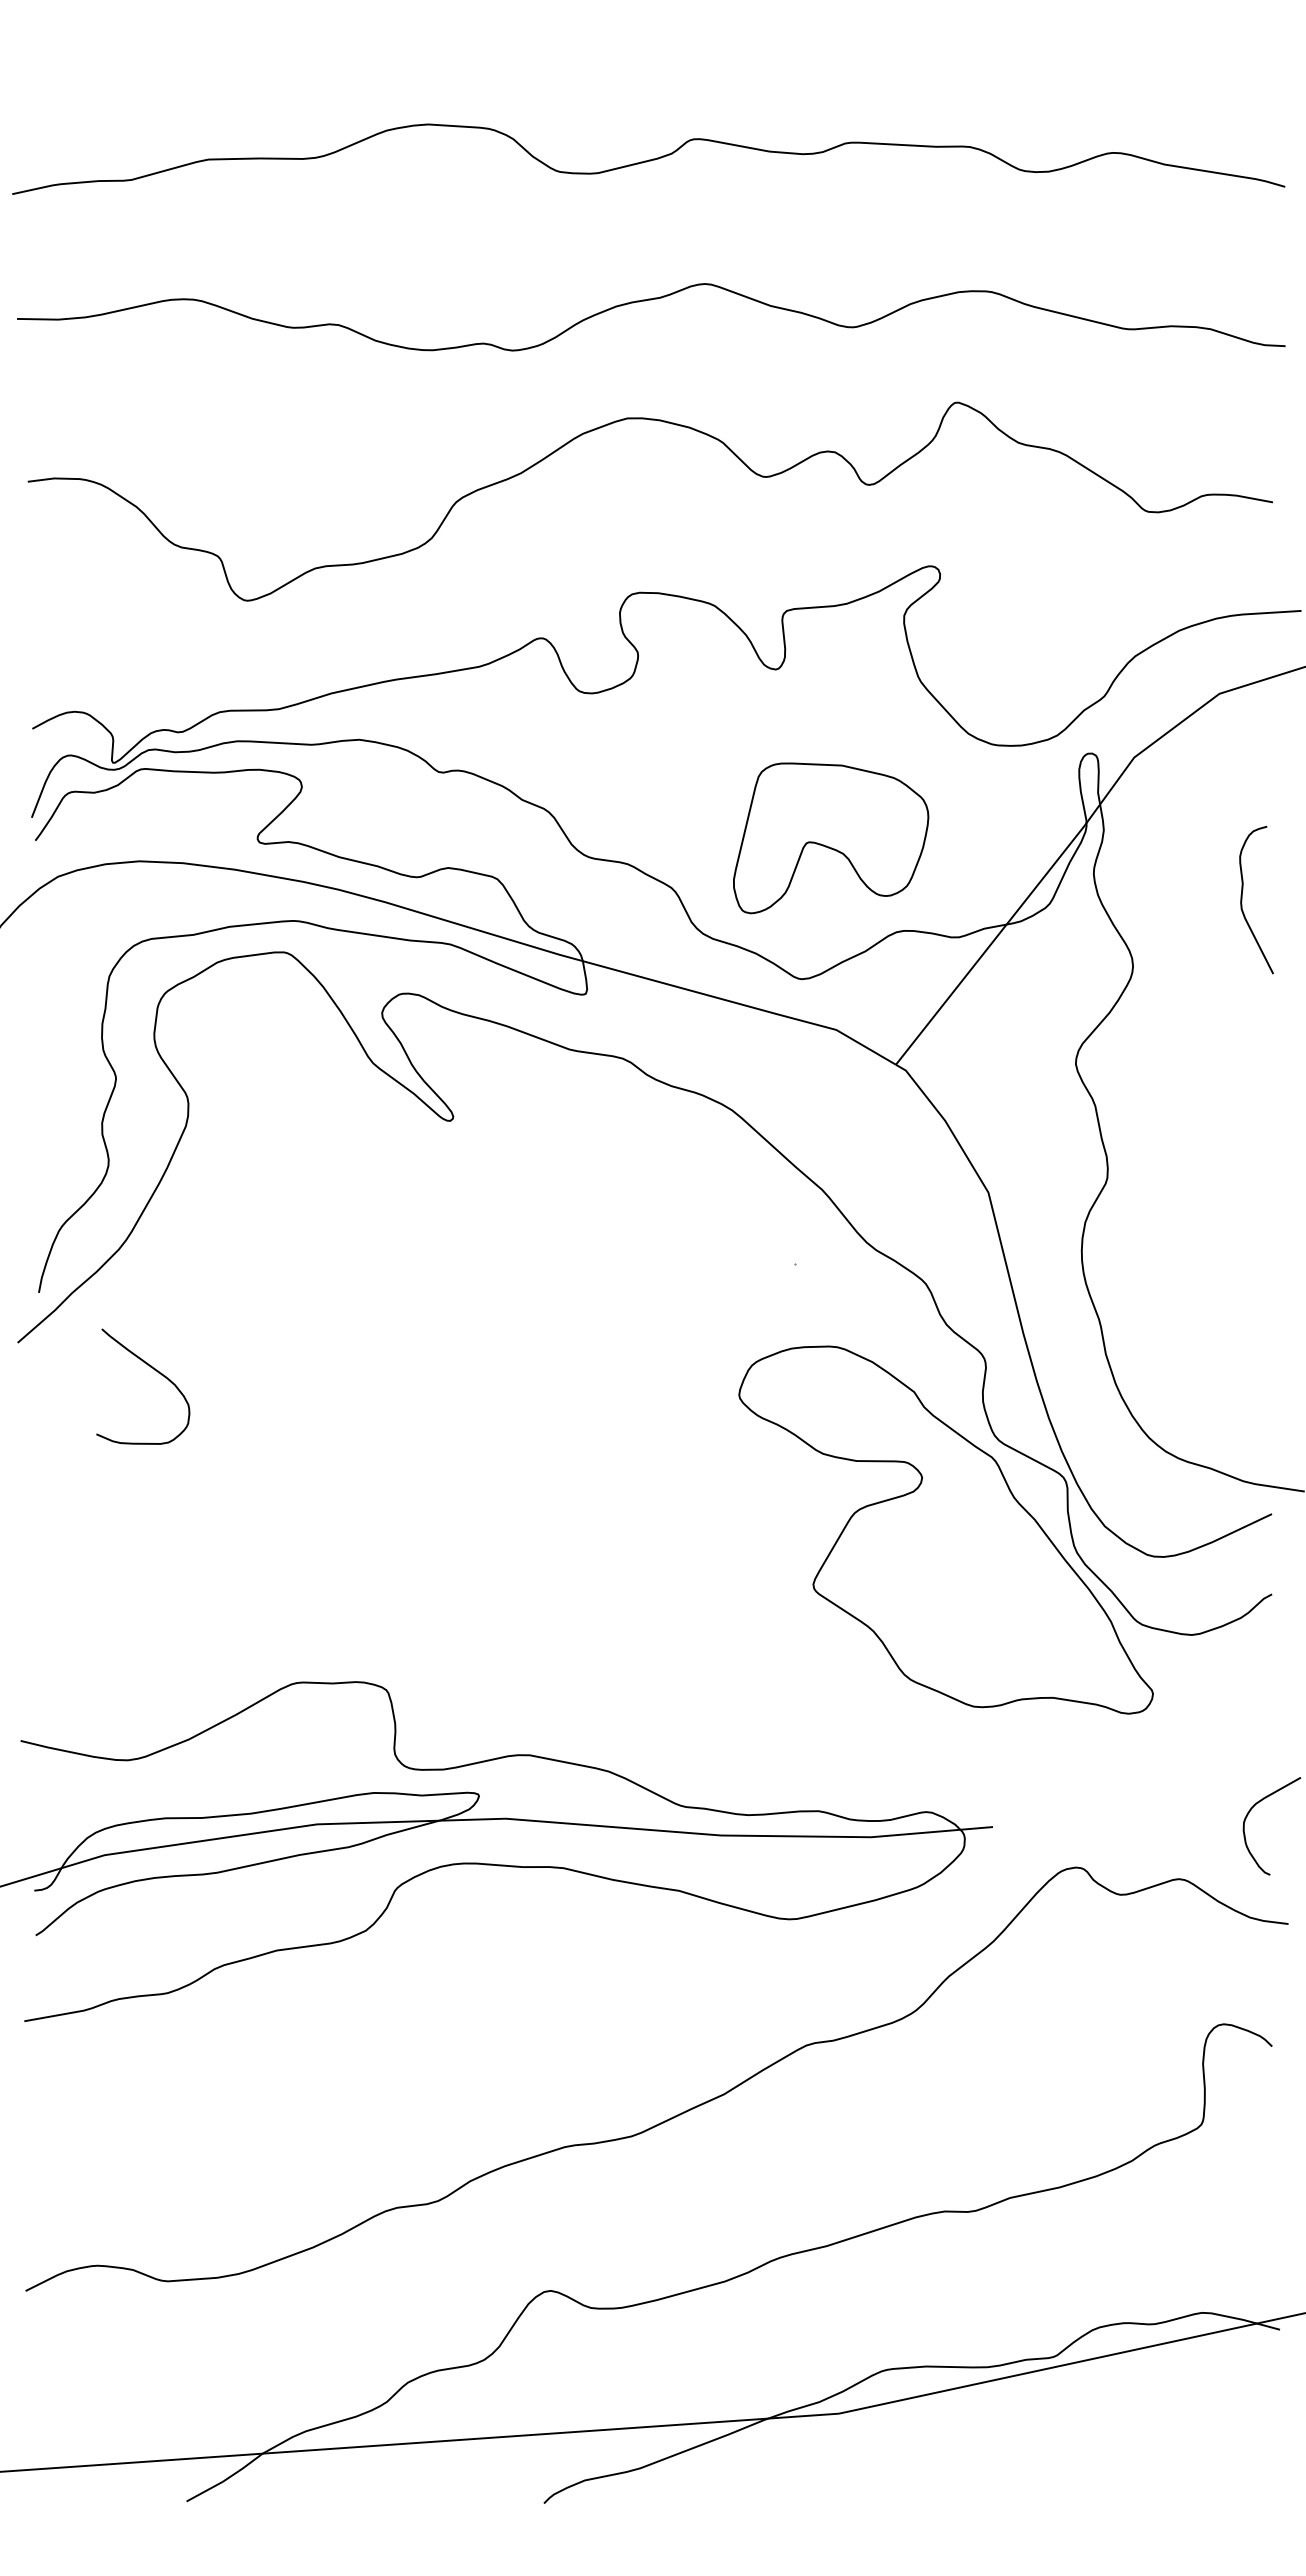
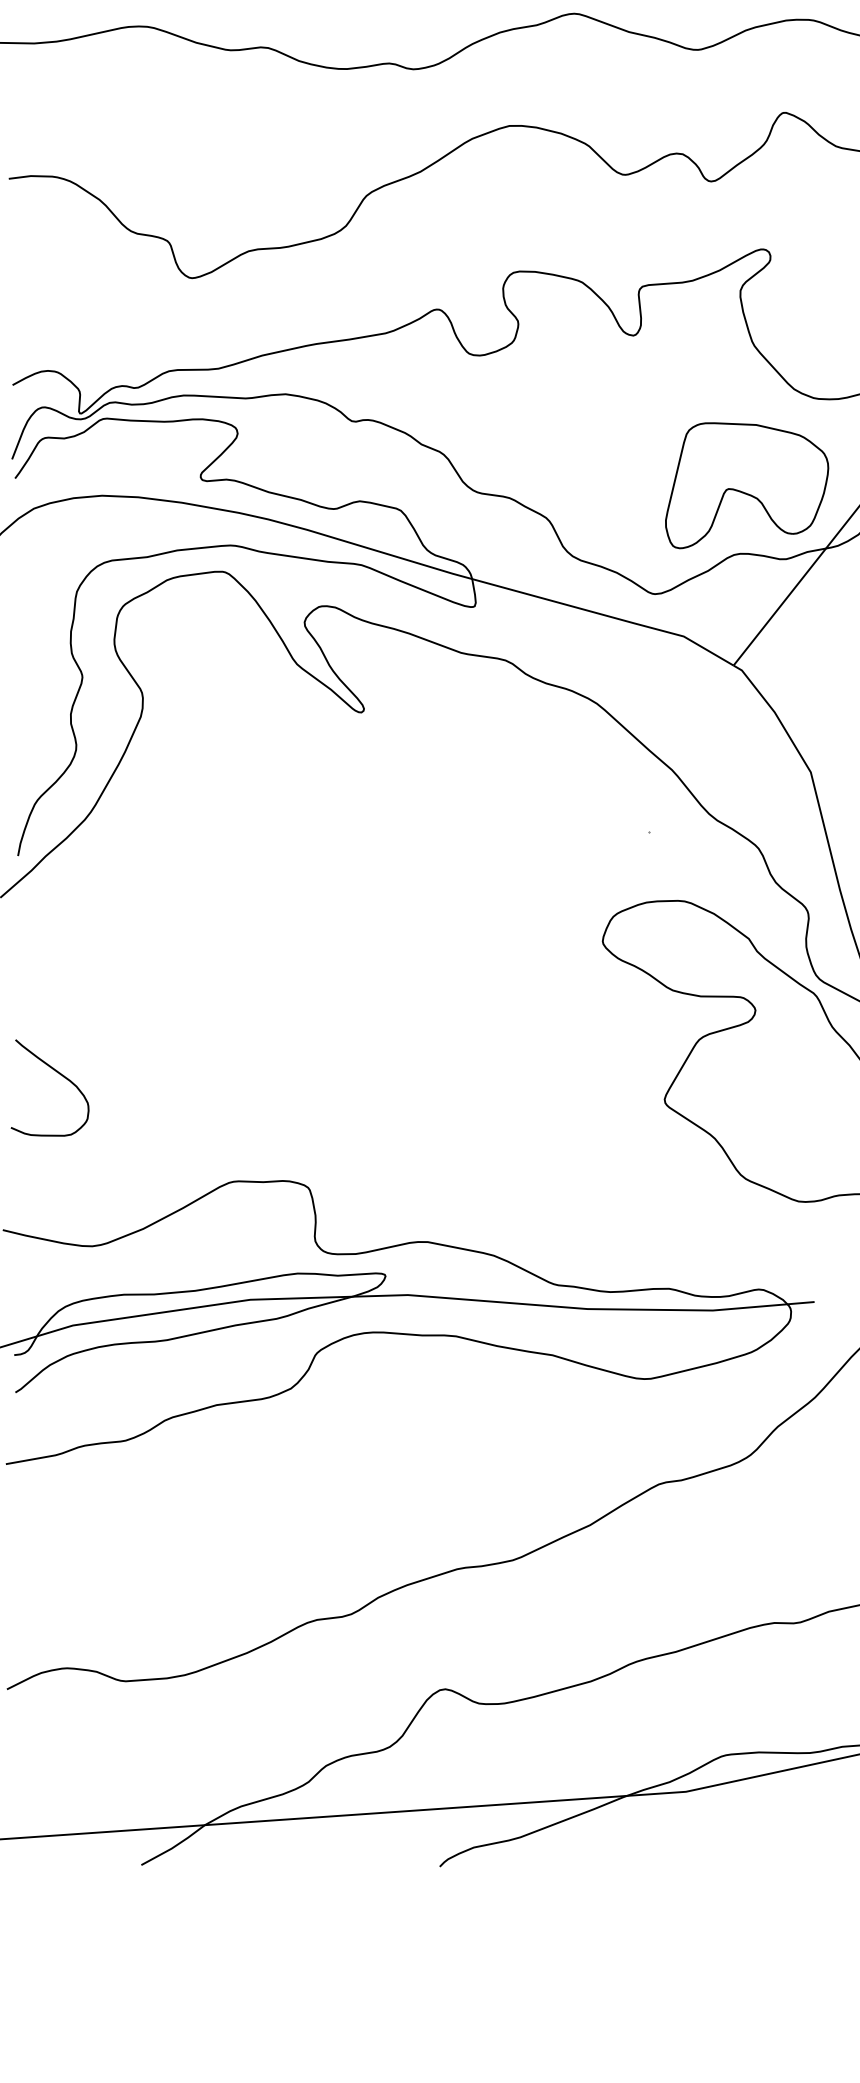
part: (831, 838) -> (747, 485), moved
curve: (154, 1370) -> (59, 1074), moved

